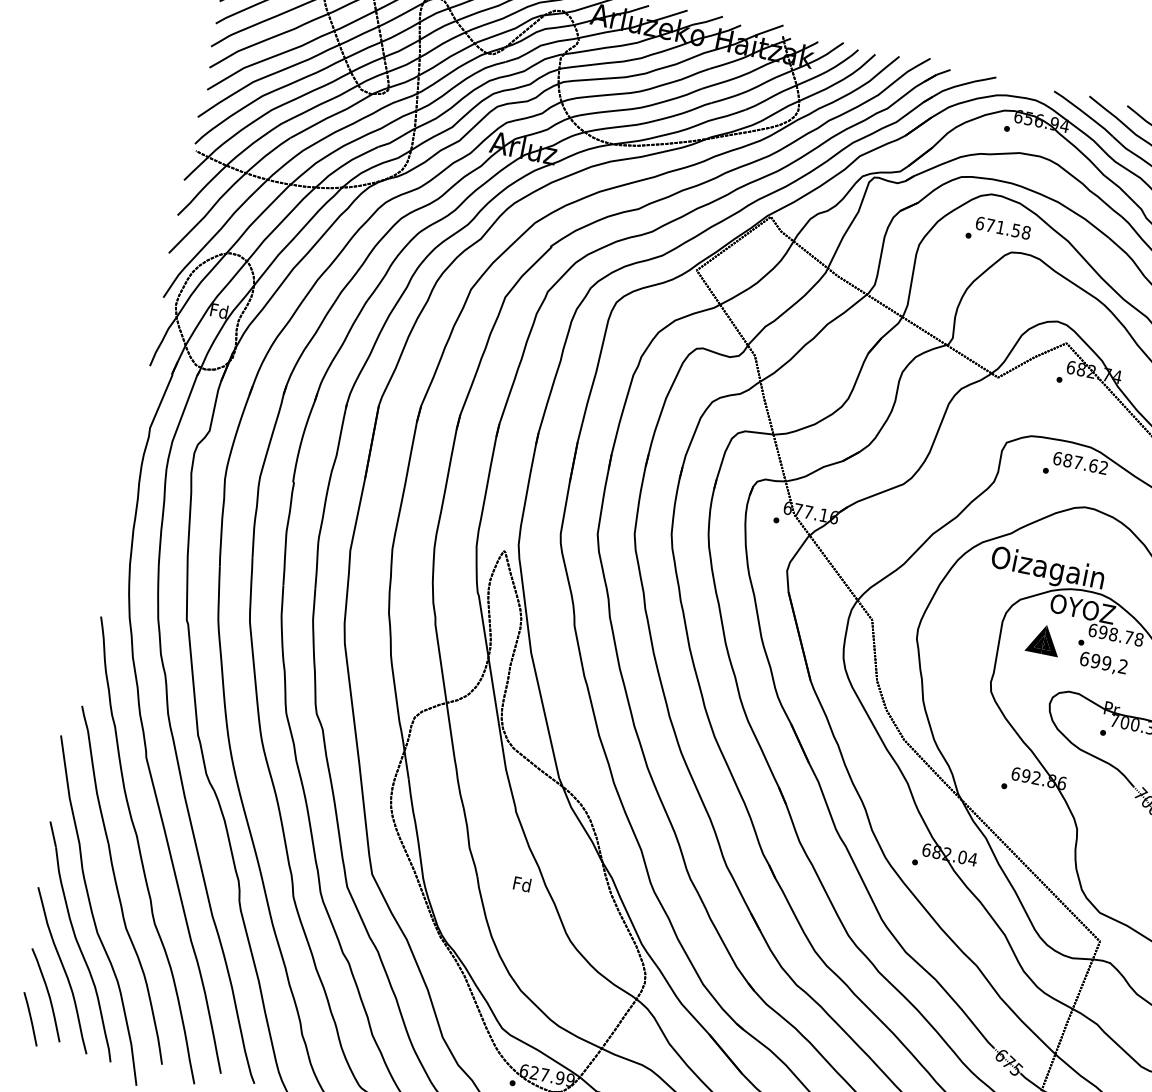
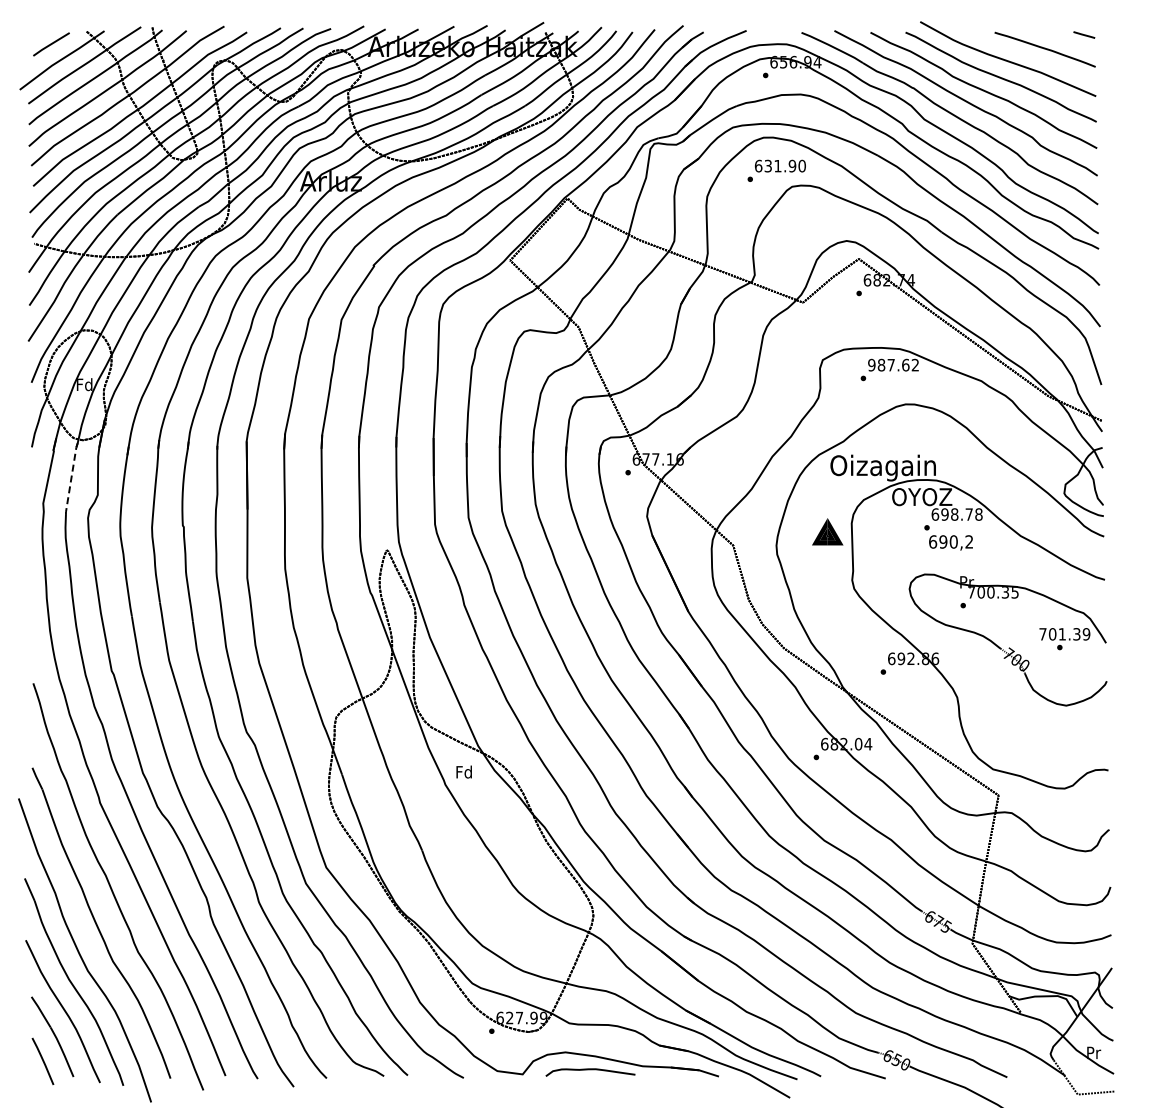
text: (1007, 228) -> (784, 165), 671.58 -> 631.90
line: (185, 408) -> (71, 479), solid -> dashed
text: (1057, 457) -> (871, 364), 687.62 -> 987.62
part: (1043, 639) -> (827, 531), moved
text: (1106, 662) -> (953, 541), 699,2 -> 690,2
text: (521, 883) -> (463, 771), moved

